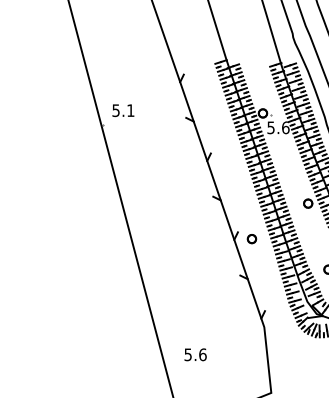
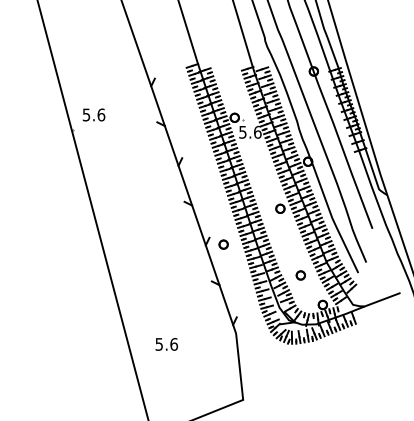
text: (130, 110) -> (101, 114), 5.1 -> 5.6
text: (195, 354) -> (166, 344), moved

